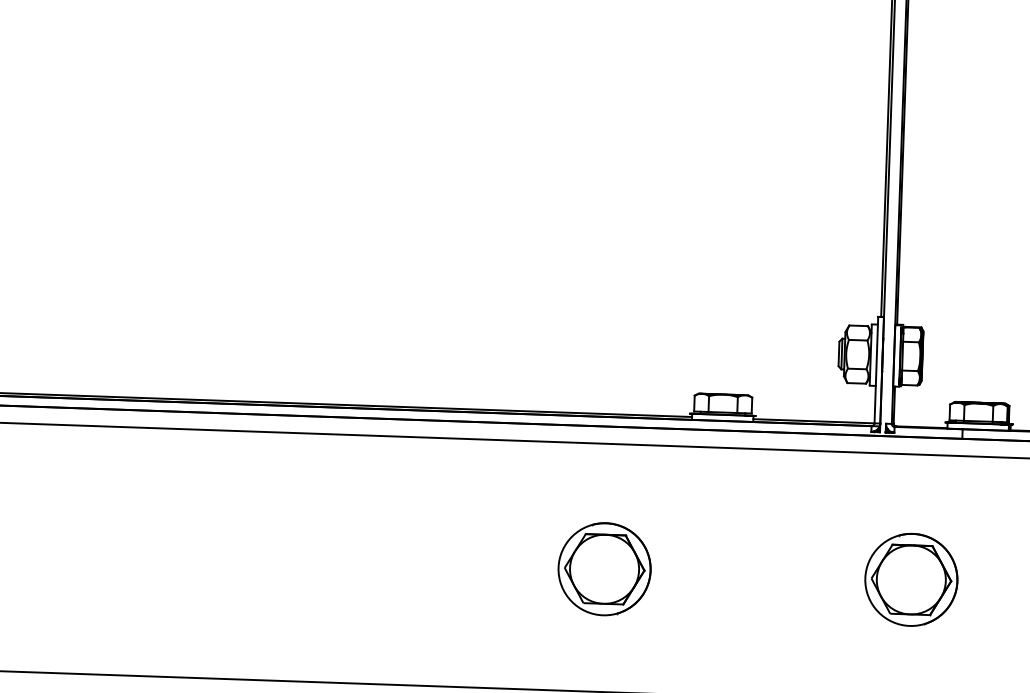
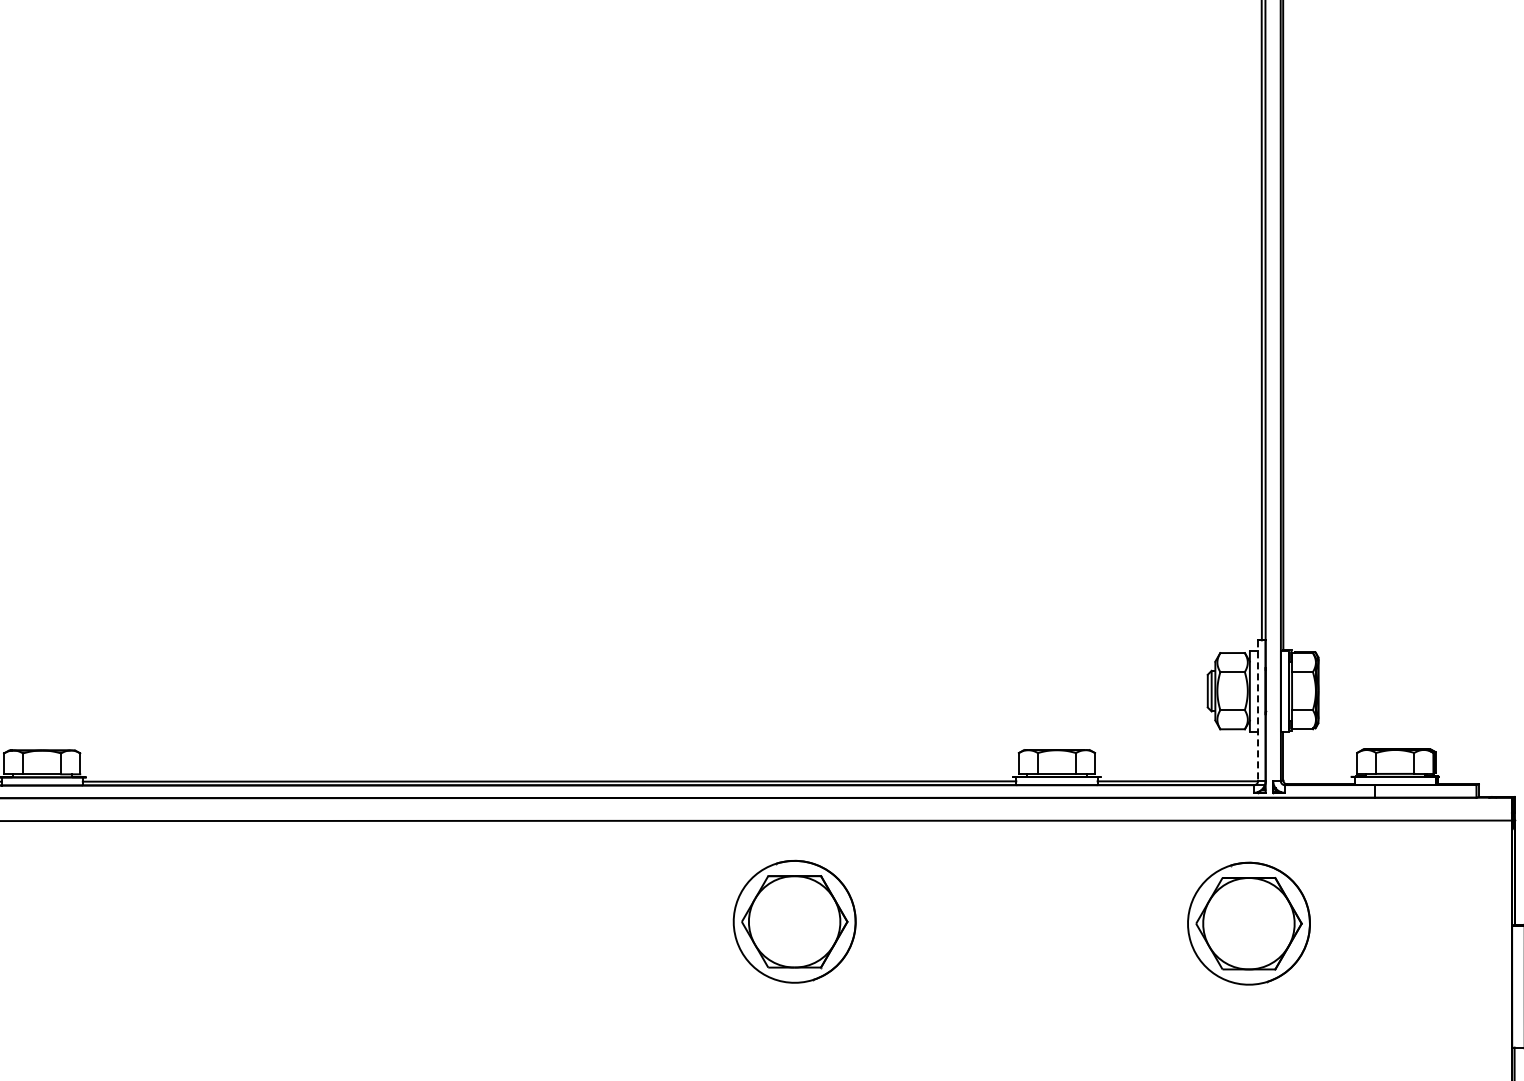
line: (876, 370) -> (1258, 711), solid -> dashed
part: (604, 569) -> (794, 921), moved
part: (911, 579) -> (1248, 923), moved

